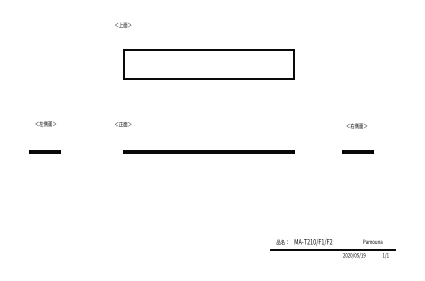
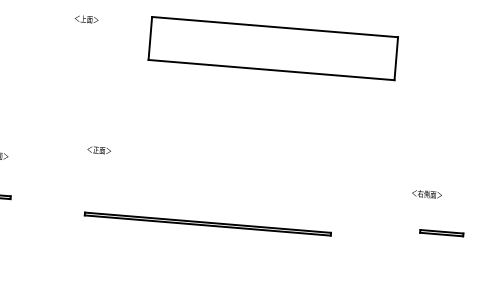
text: (123, 24) -> (87, 18), moved
part: (208, 64) -> (272, 48), moved
text: (123, 124) -> (99, 150), moved
text: (356, 125) -> (426, 193), moved
line: (208, 151) -> (207, 223), moved

